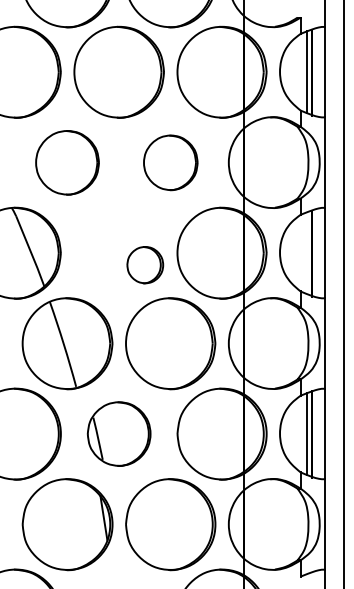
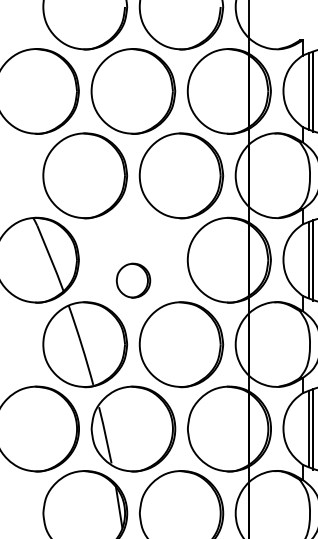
part: (67, 162) -> (85, 175), size x1.43
part: (170, 162) -> (181, 175), size x1.67
line: (307, 253) -> (309, 260), added
part: (145, 265) -> (133, 281), moved
part: (118, 433) -> (132, 428), size x1.43

